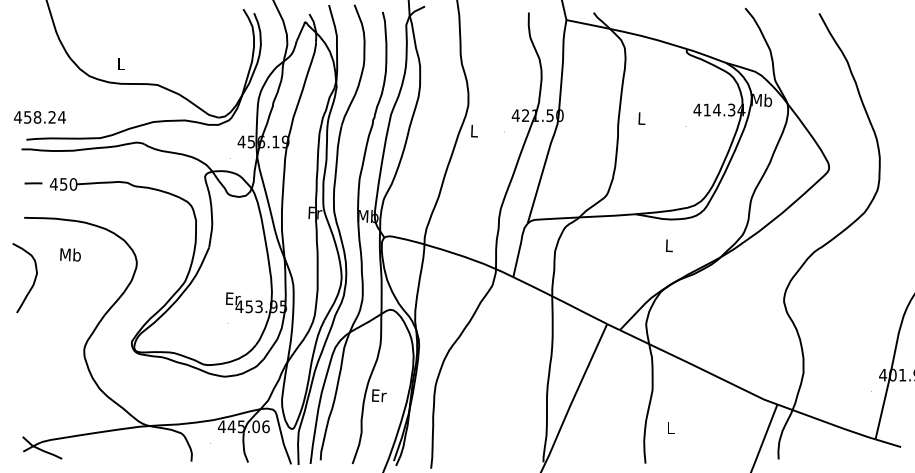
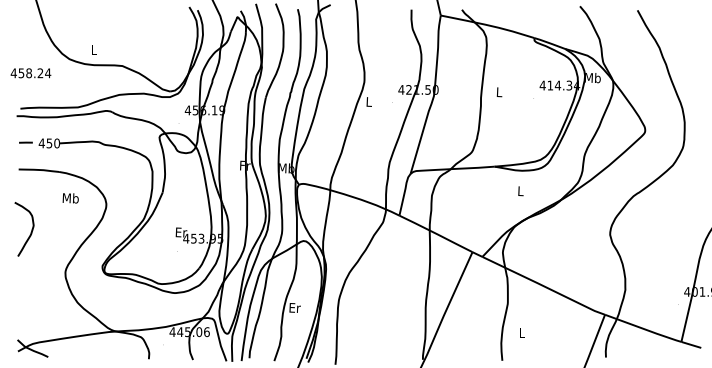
text: (39, 117) -> (30, 73), moved
text: (70, 255) -> (70, 198), moved
curve: (32, 282) -> (30, 232), moved

